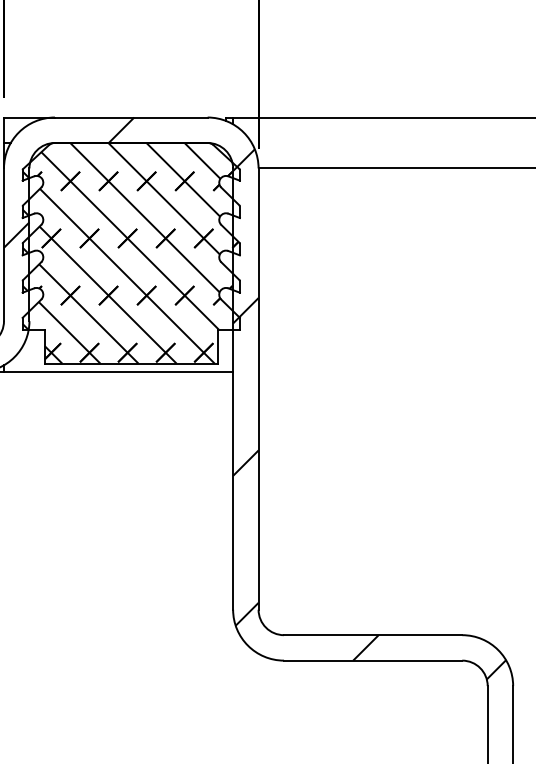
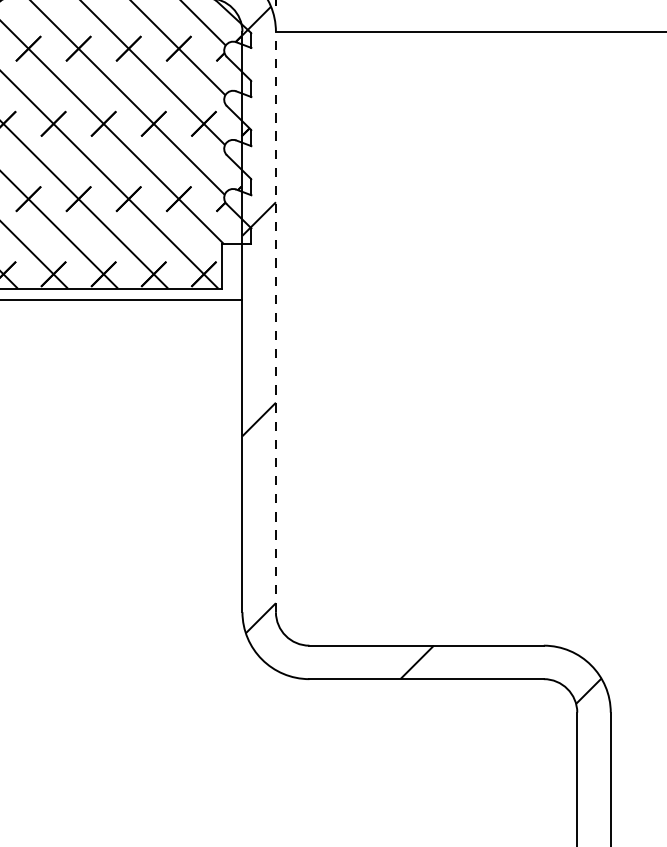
line: (258, 389) -> (275, 322), solid -> dashed

